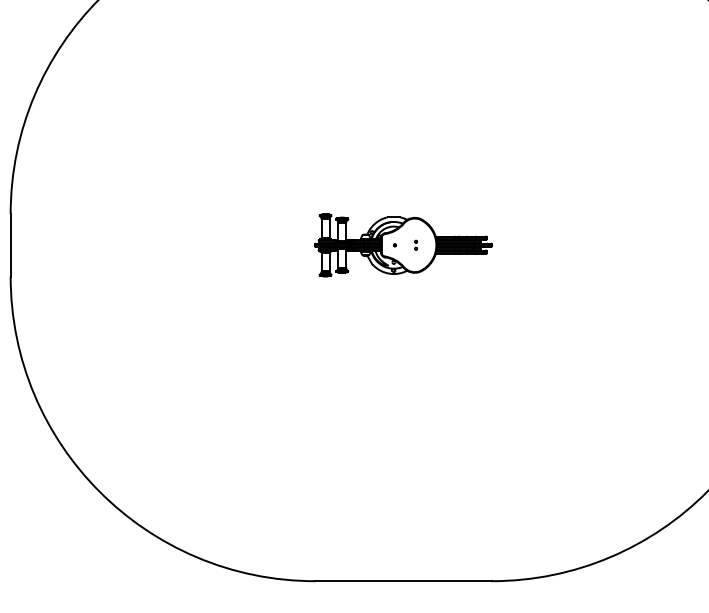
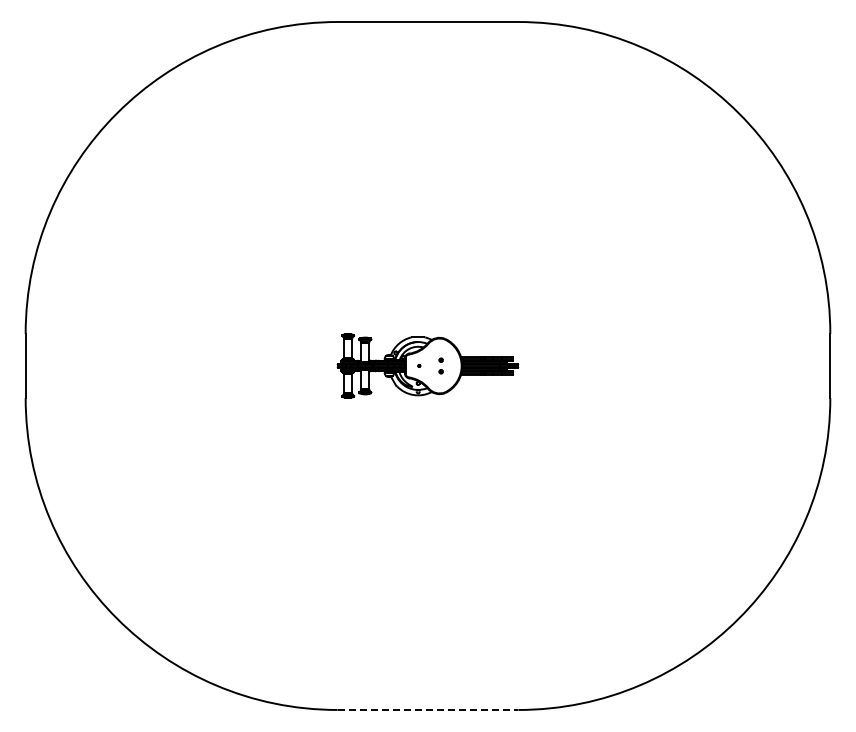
part: (415, 244) -> (440, 365), size x1.6
line: (403, 580) -> (428, 709), solid -> dashed

